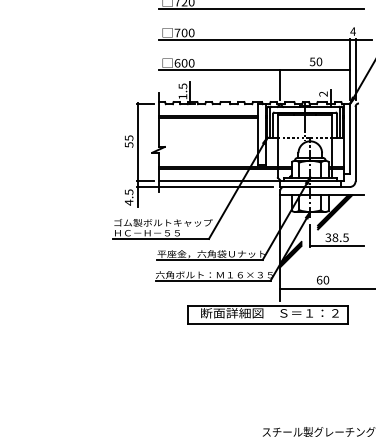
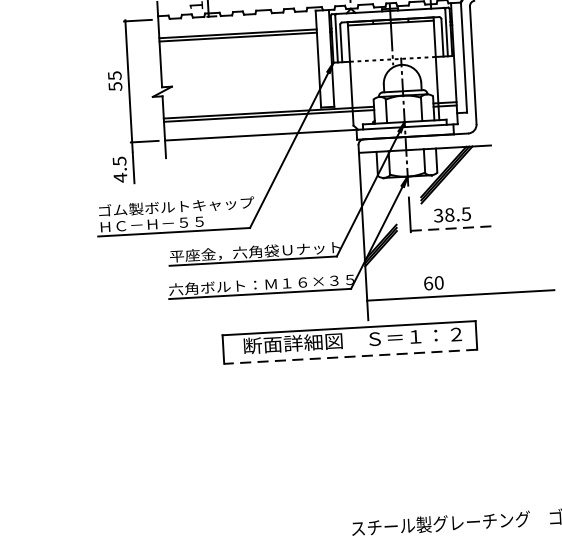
line: (204, 186) -> (238, 145), removed
line: (337, 246) -> (453, 228), solid -> dashed
line: (267, 323) -> (349, 356), solid -> dashed

